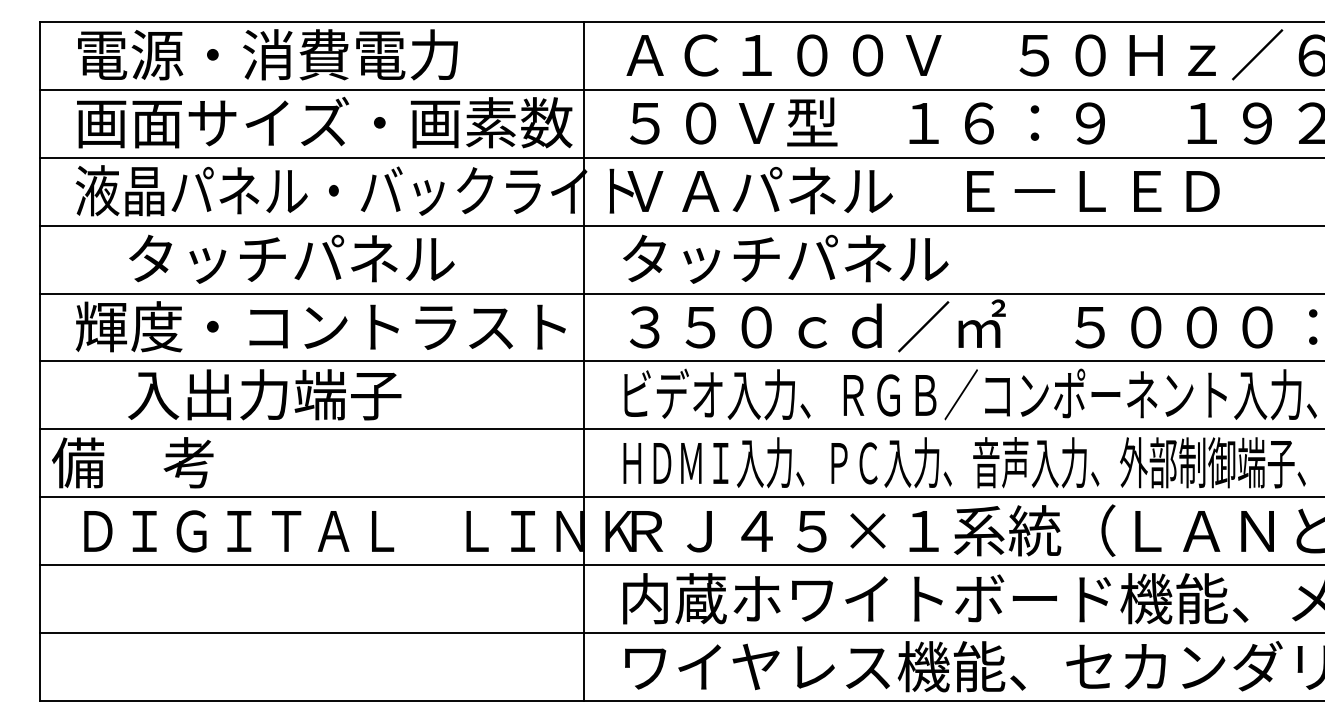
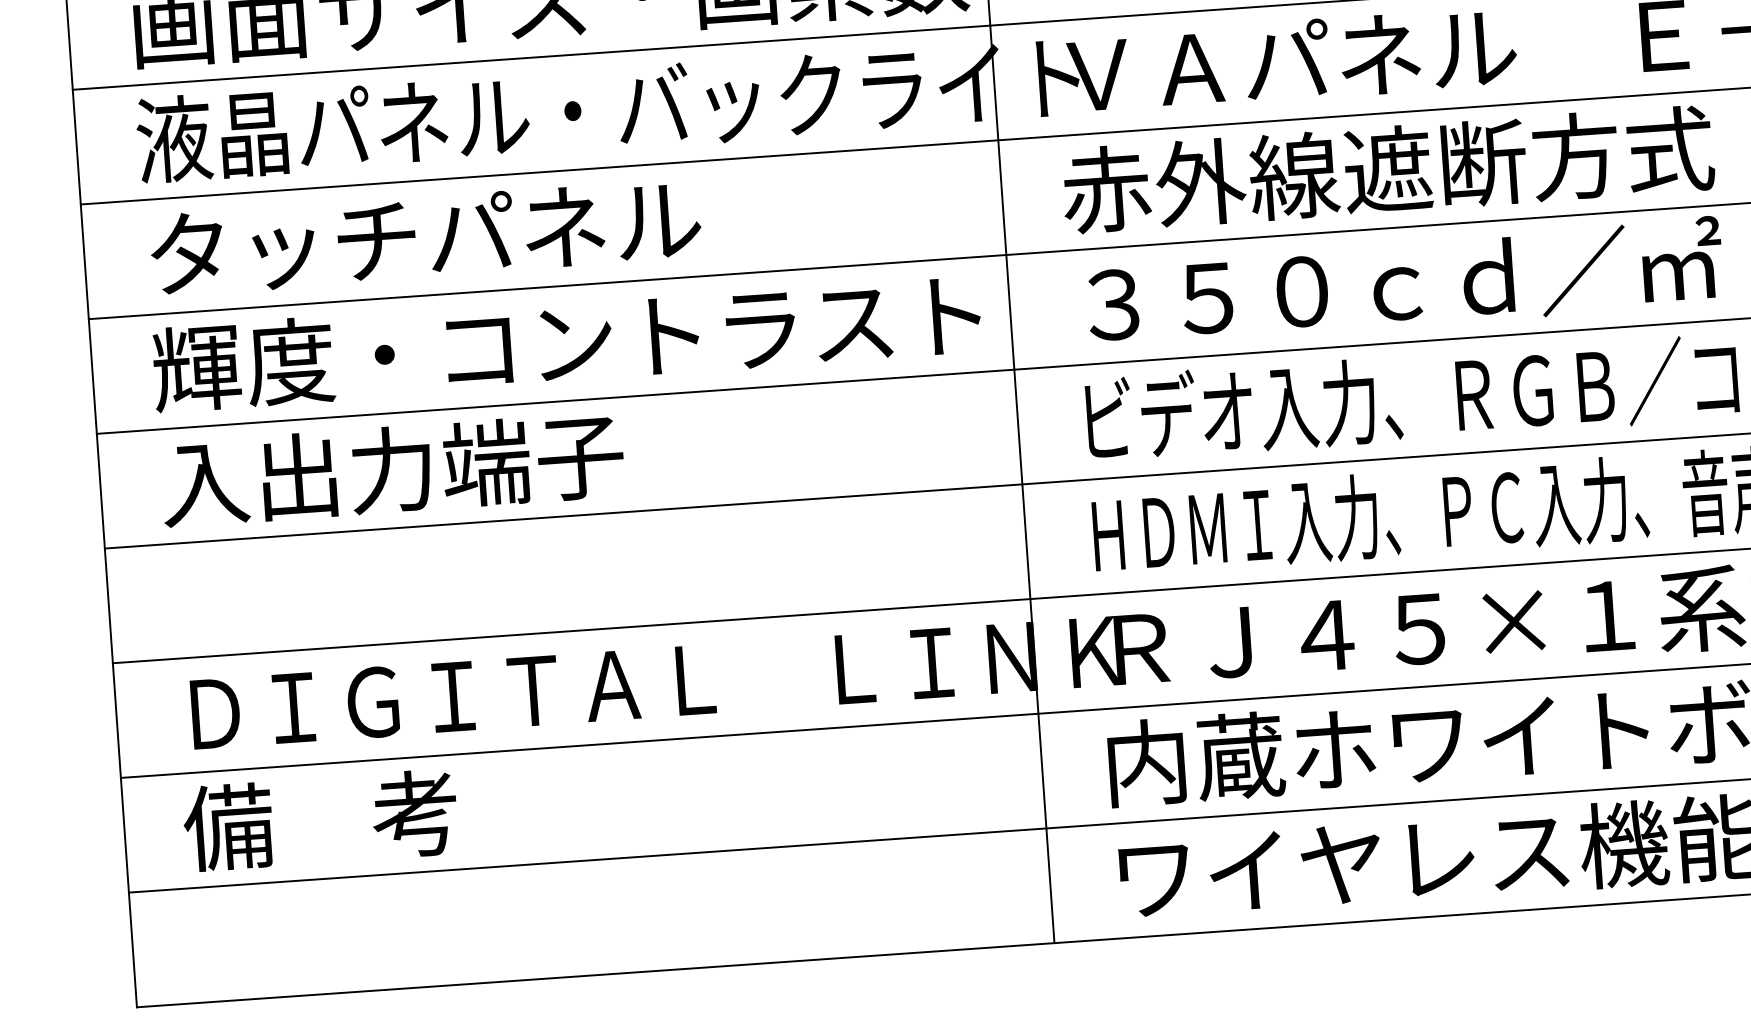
text: (291, 258) -> (425, 236), moved
text: (812, 258) -> (1388, 168), タッチパネル -> 赤外線遮断方式
text: (264, 394) -> (392, 469), moved
text: (132, 462) -> (320, 820), moved

